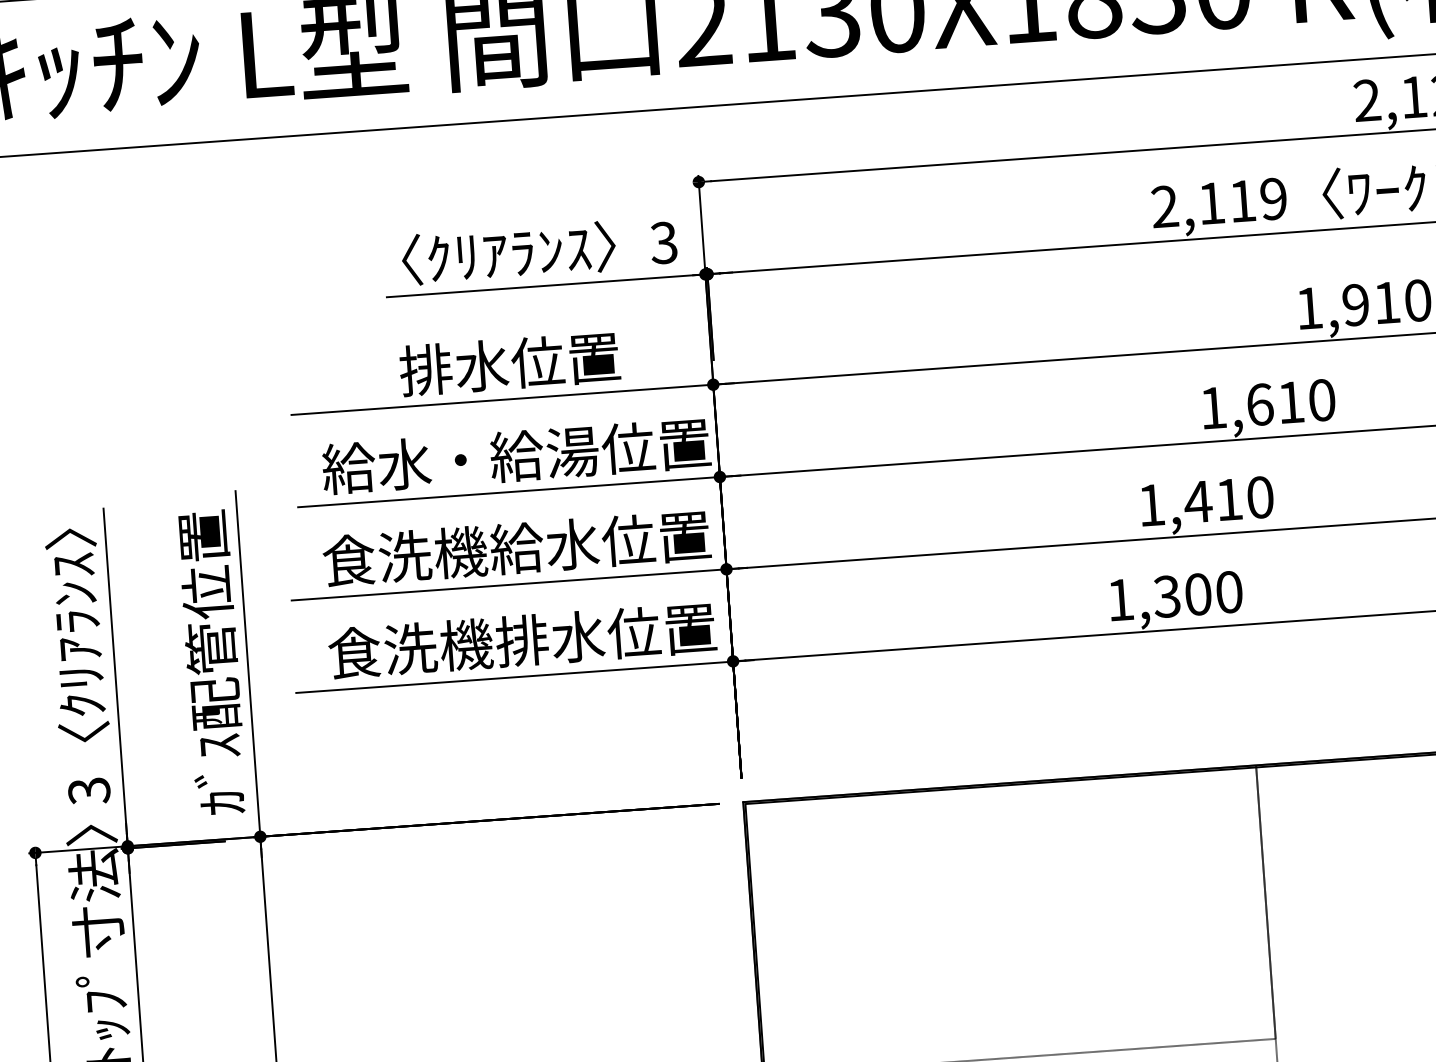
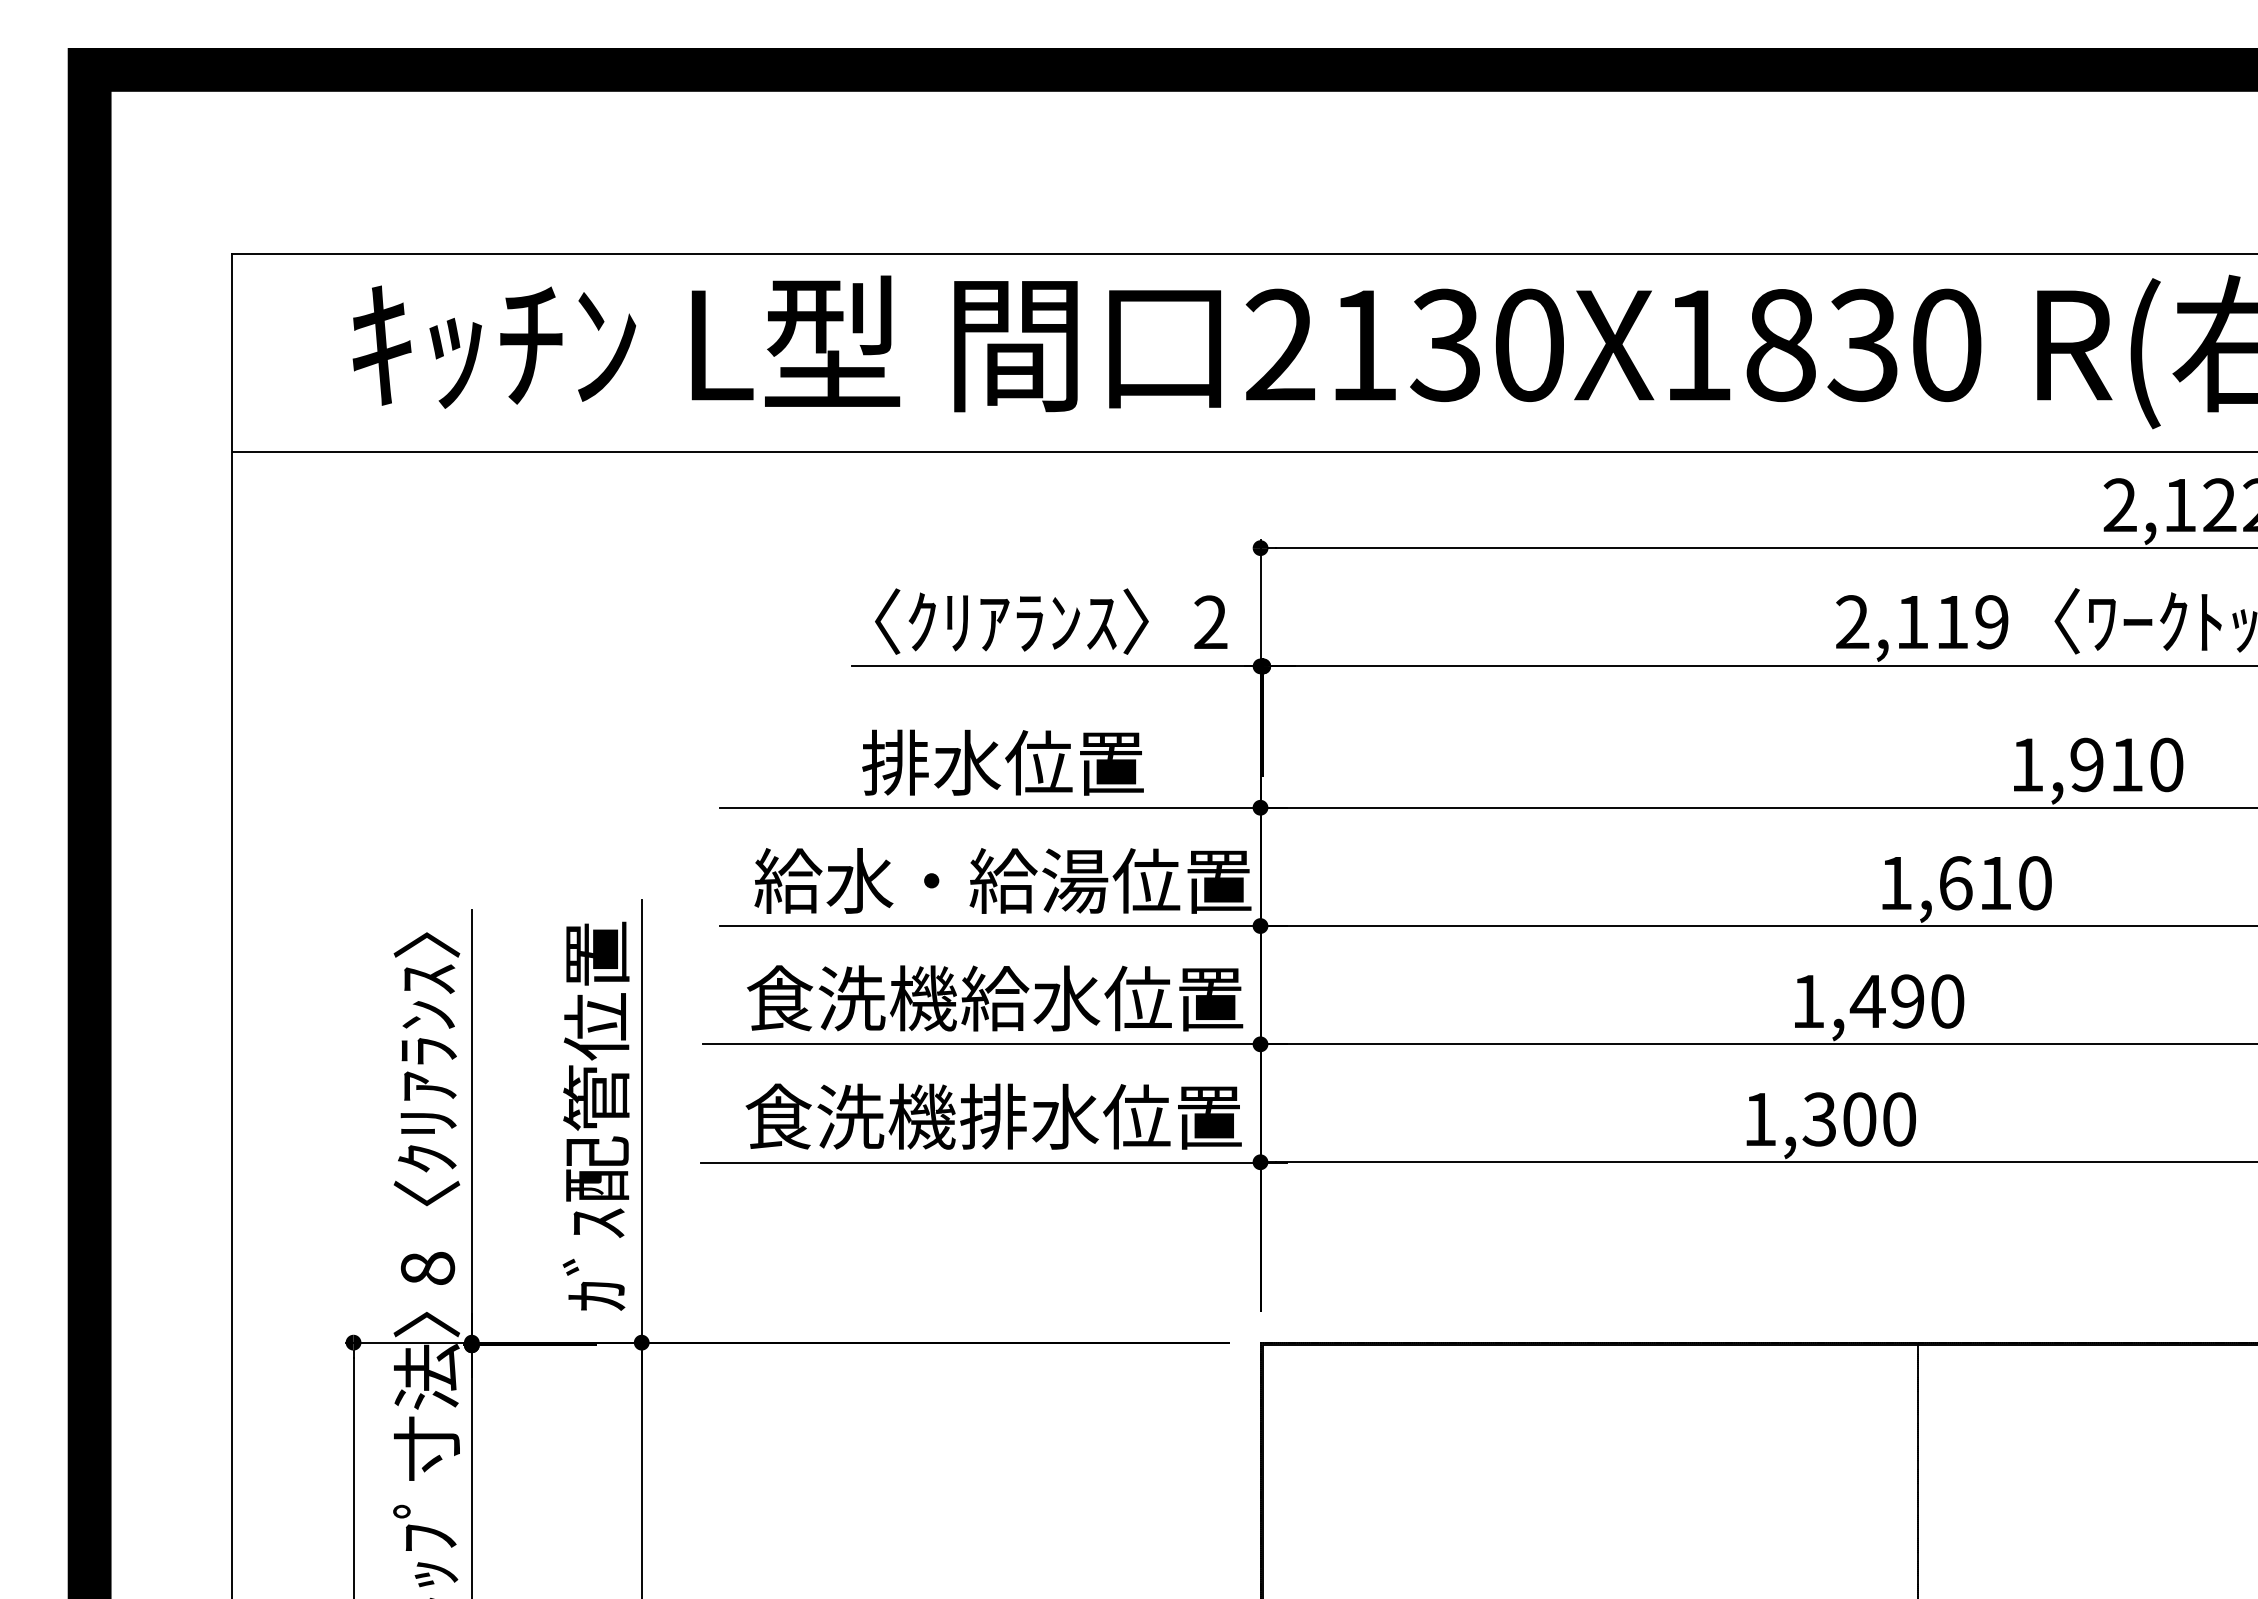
text: (663, 242) -> (1210, 622), 3 -> 2
text: (1229, 499) -> (1907, 1001), 1,410 -> 1,490
text: (88, 790) -> (427, 1268), 3 -> 8

